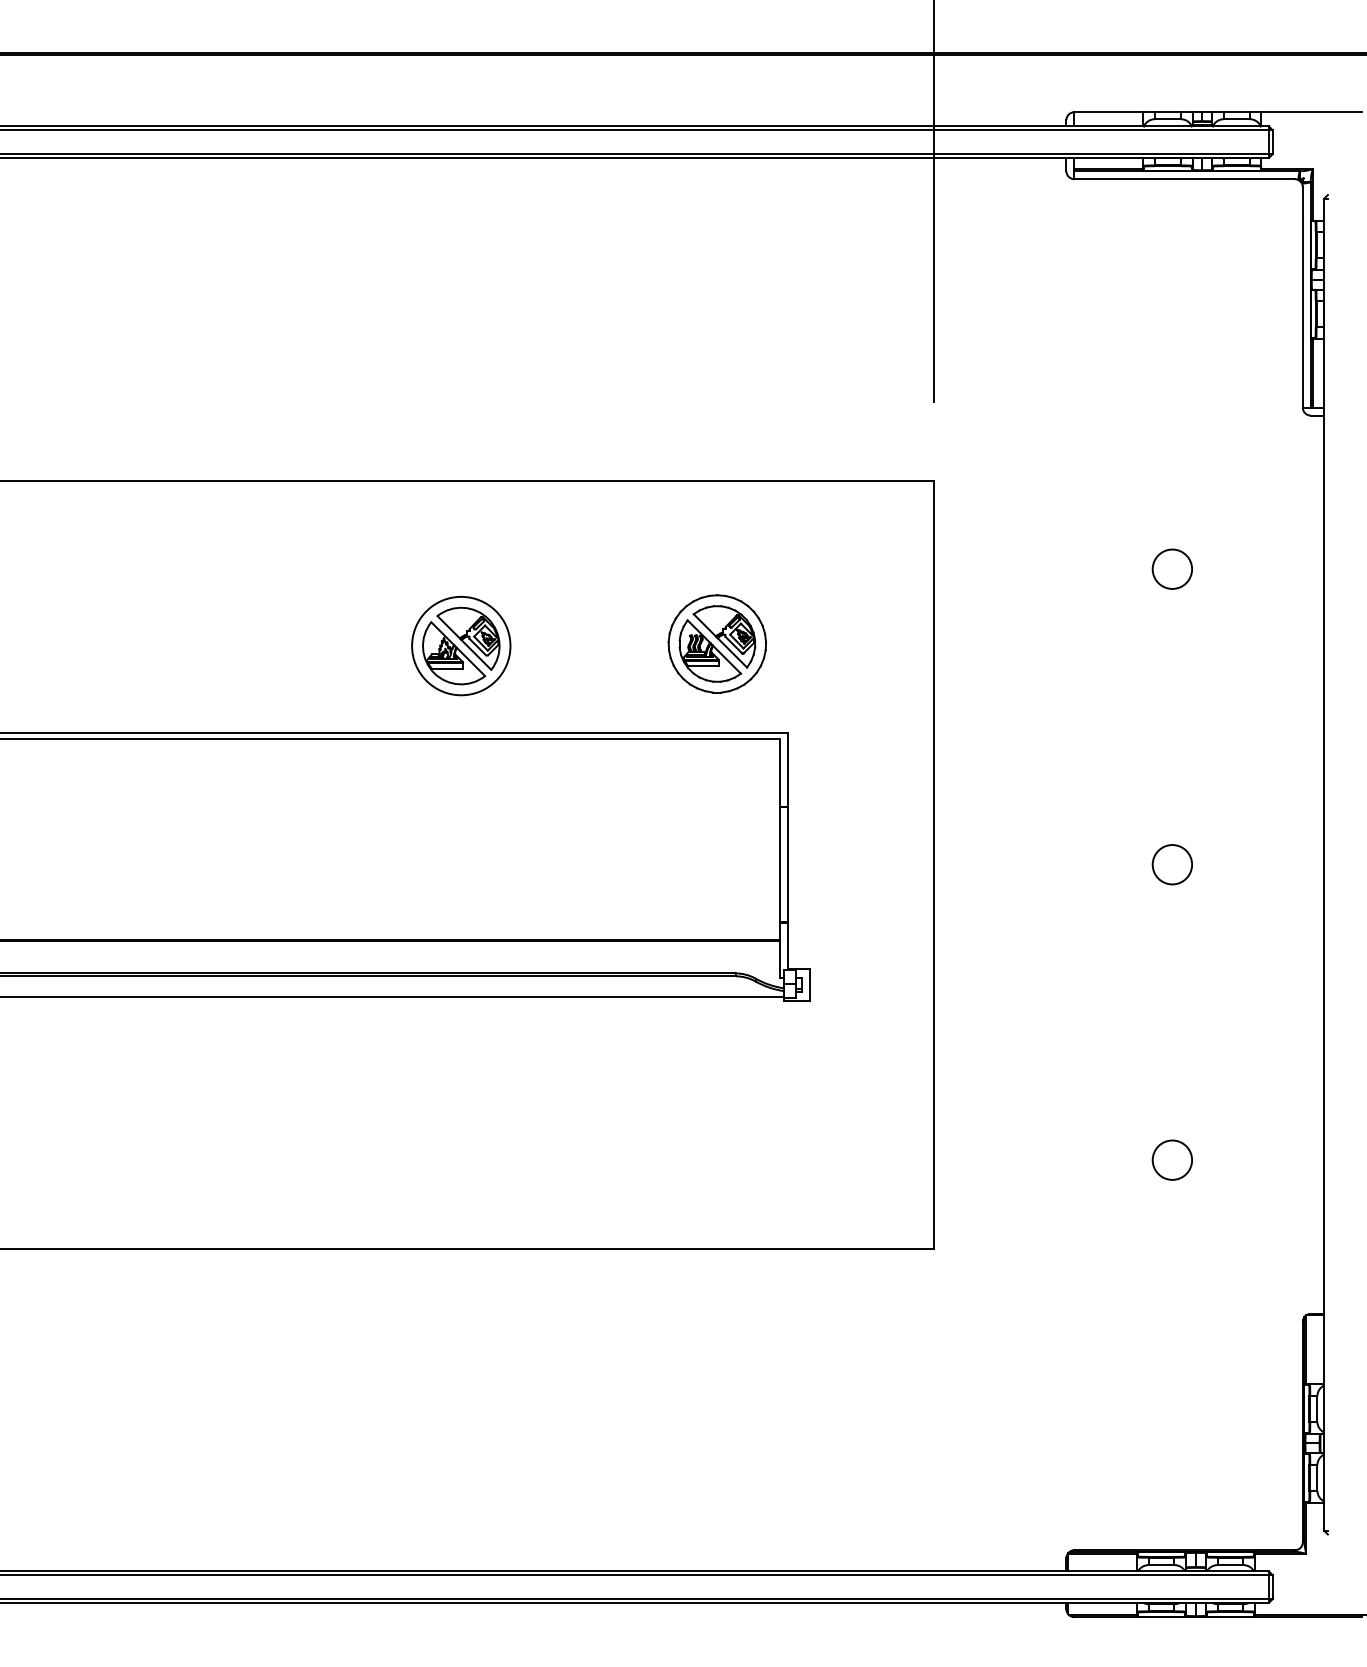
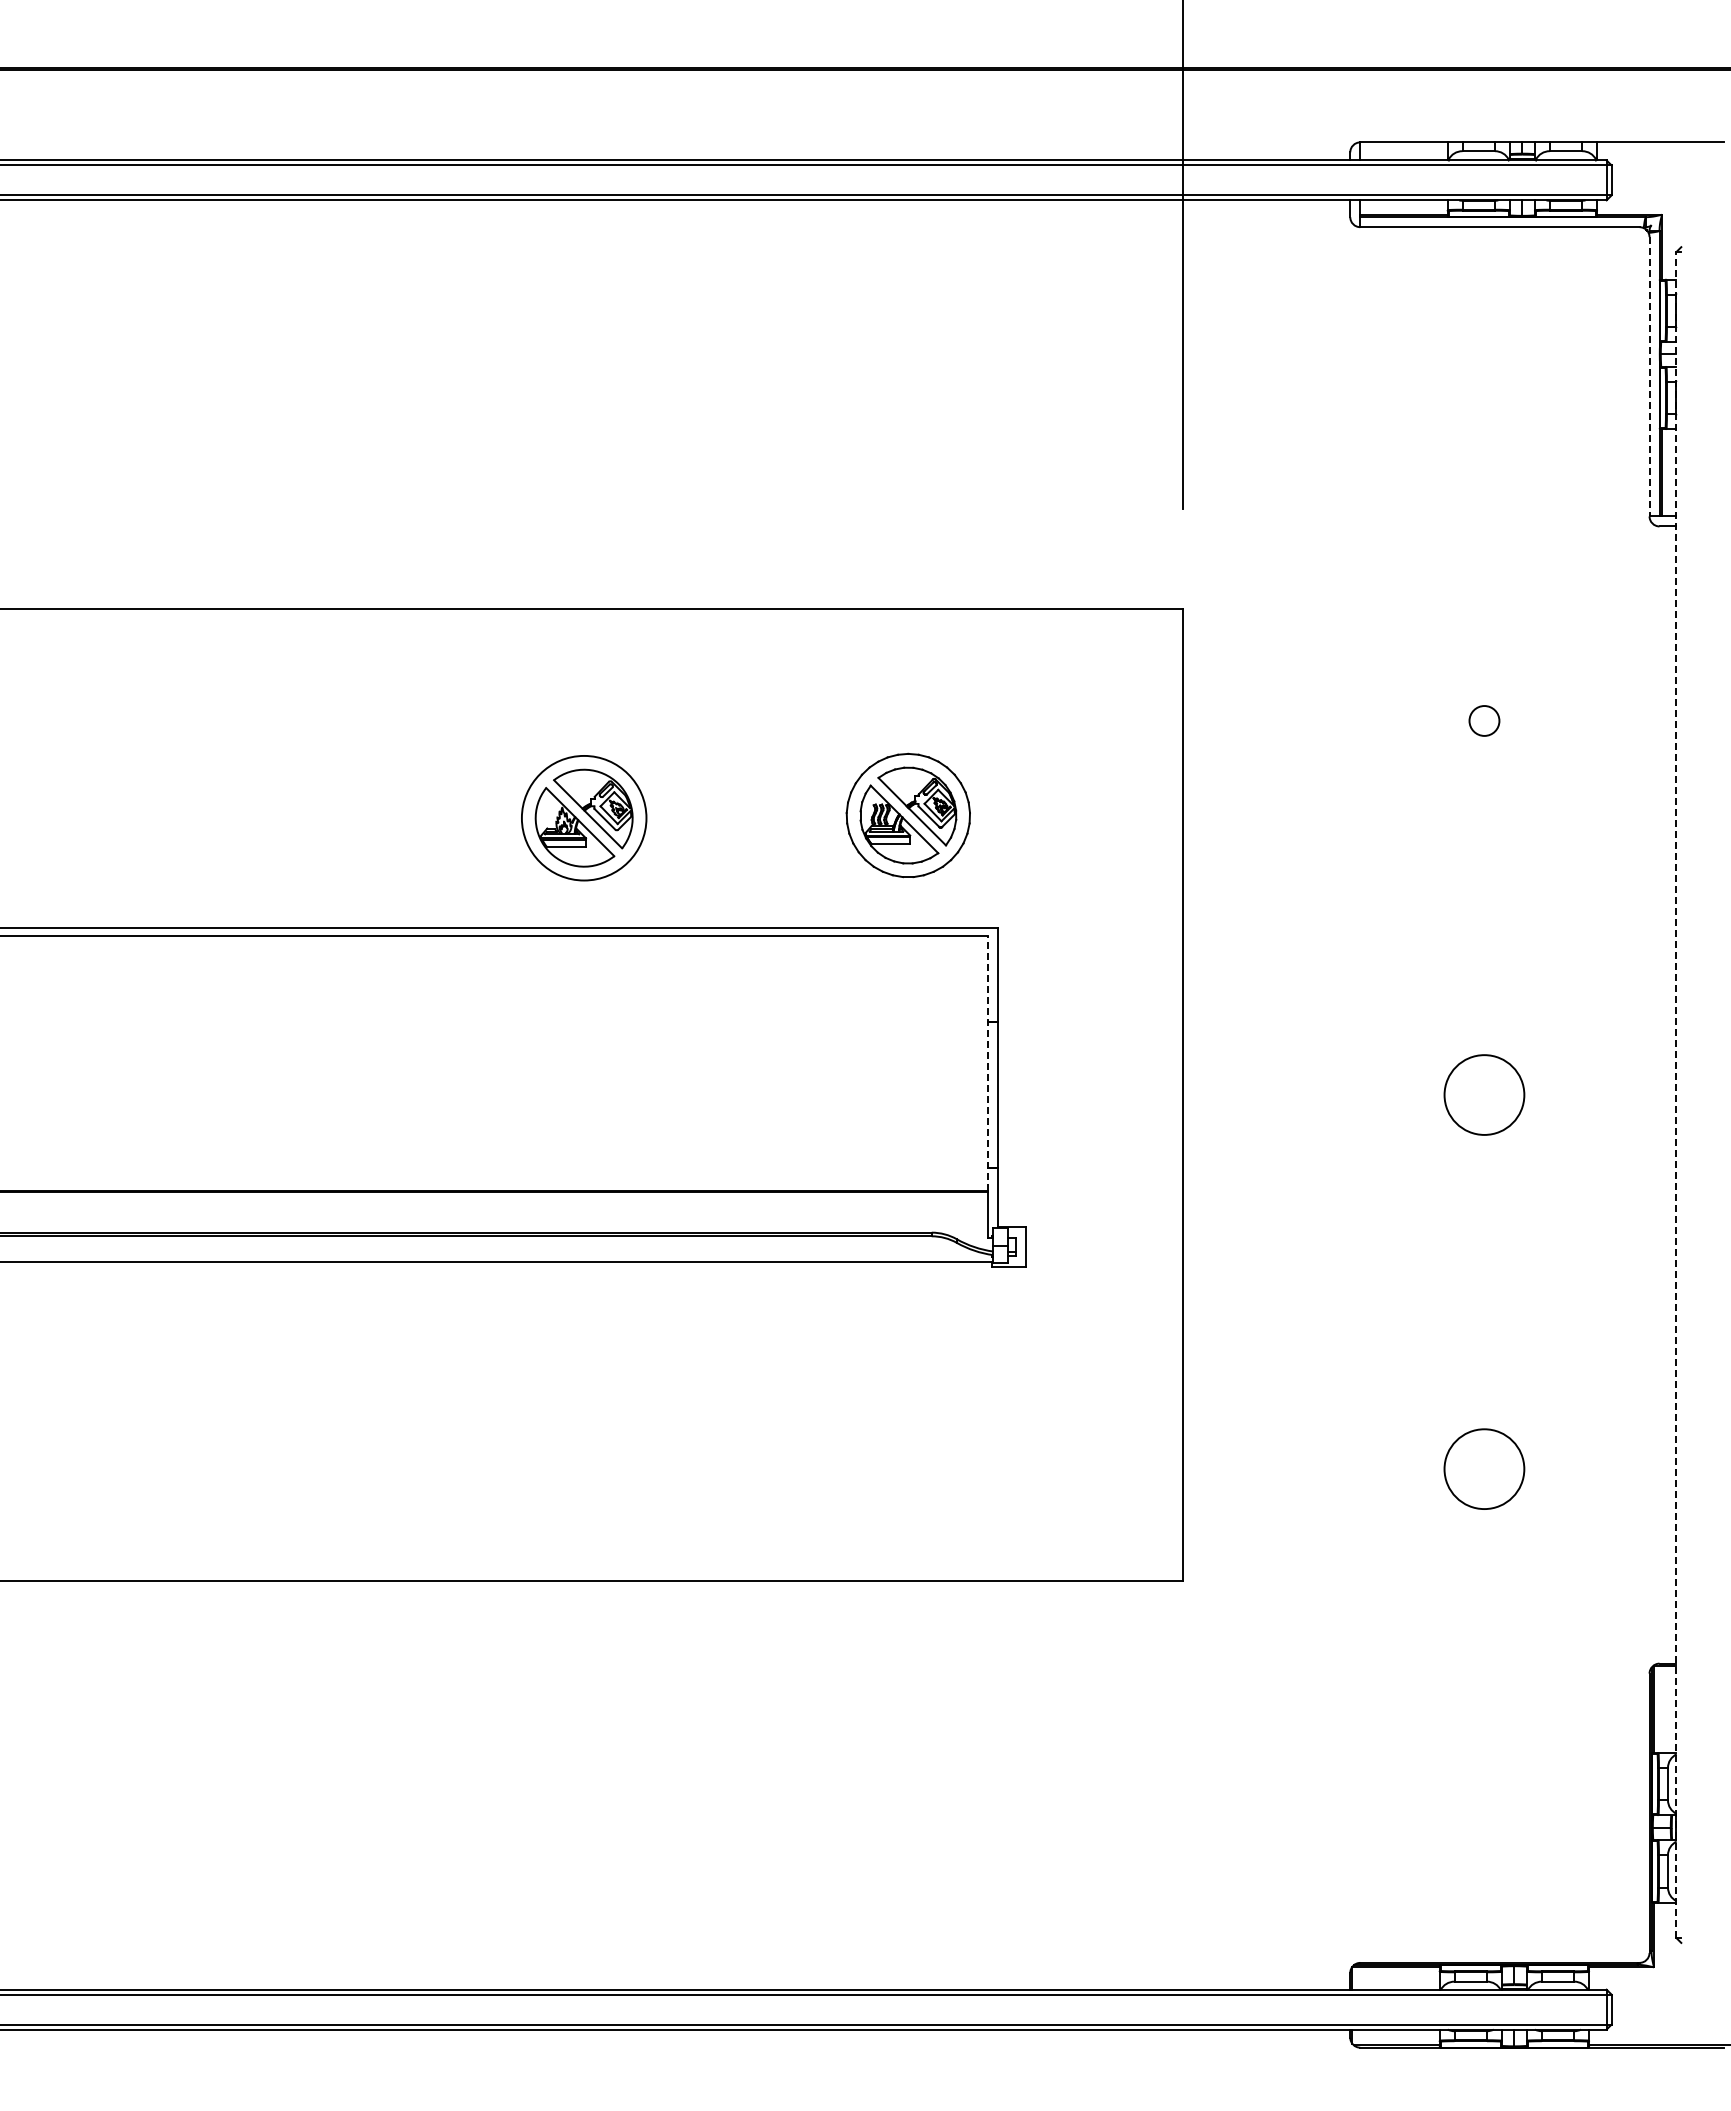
line: (1302, 297) -> (1649, 376), solid -> dashed
circle: (1172, 568) -> (1484, 720), size x0.6
line: (780, 839) -> (988, 1062), solid -> dashed
circle: (1172, 864) -> (1484, 1094), size x1.6
line: (1324, 865) -> (1676, 1095), solid -> dashed
circle: (1172, 1159) -> (1484, 1468), size x1.6

